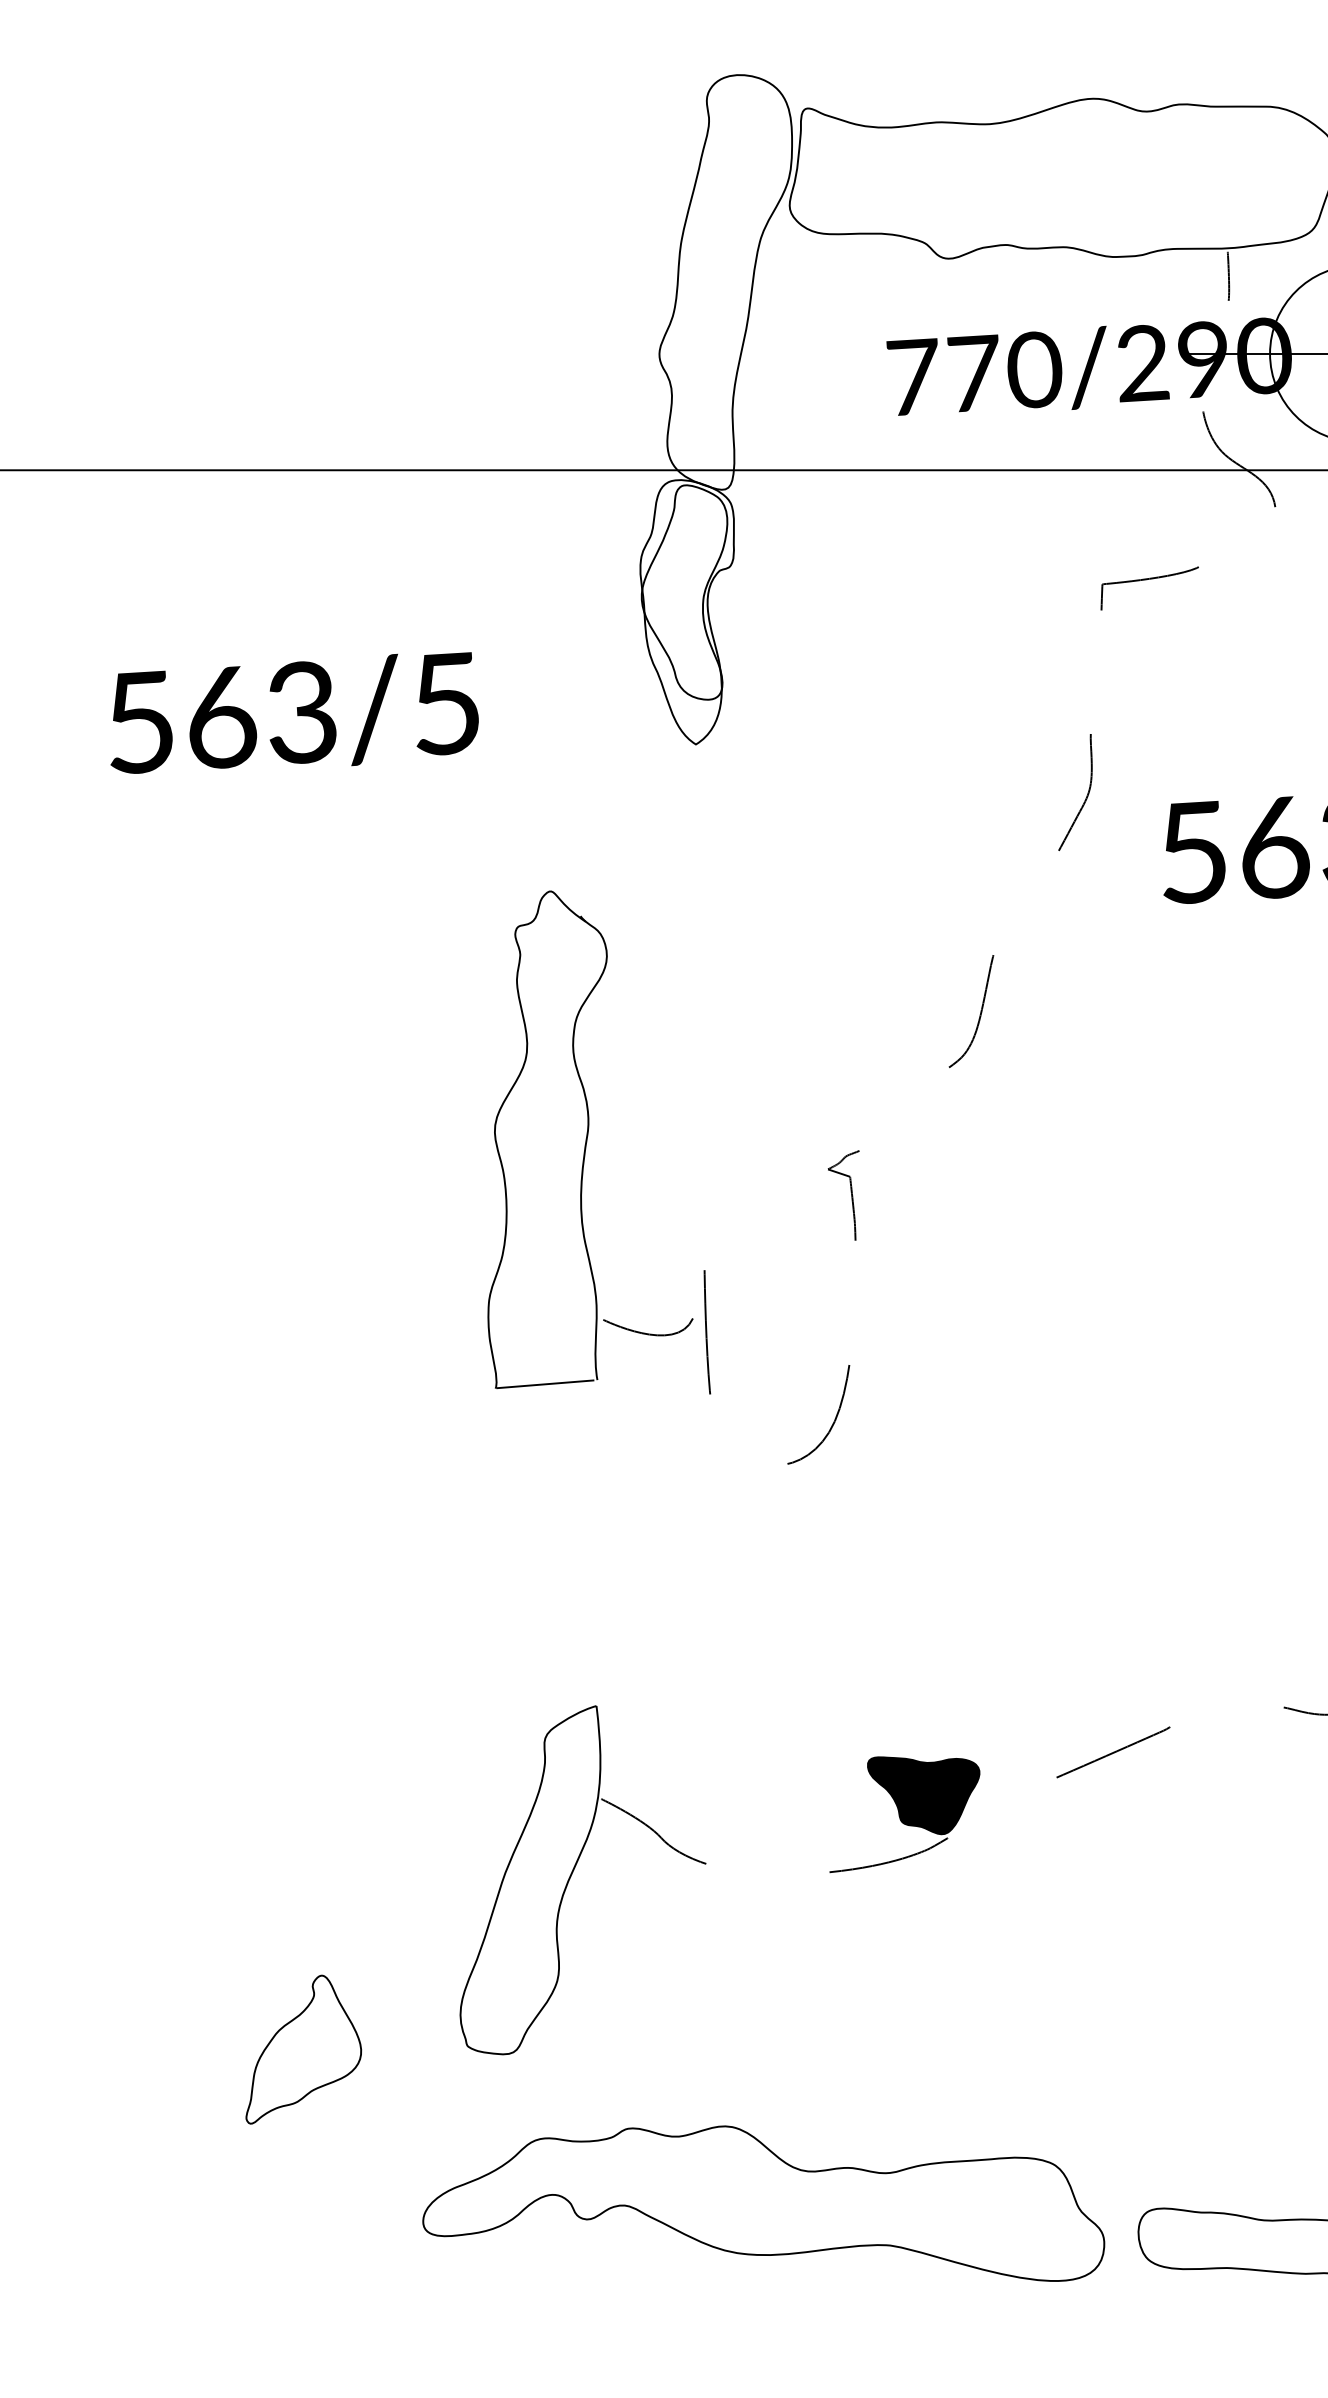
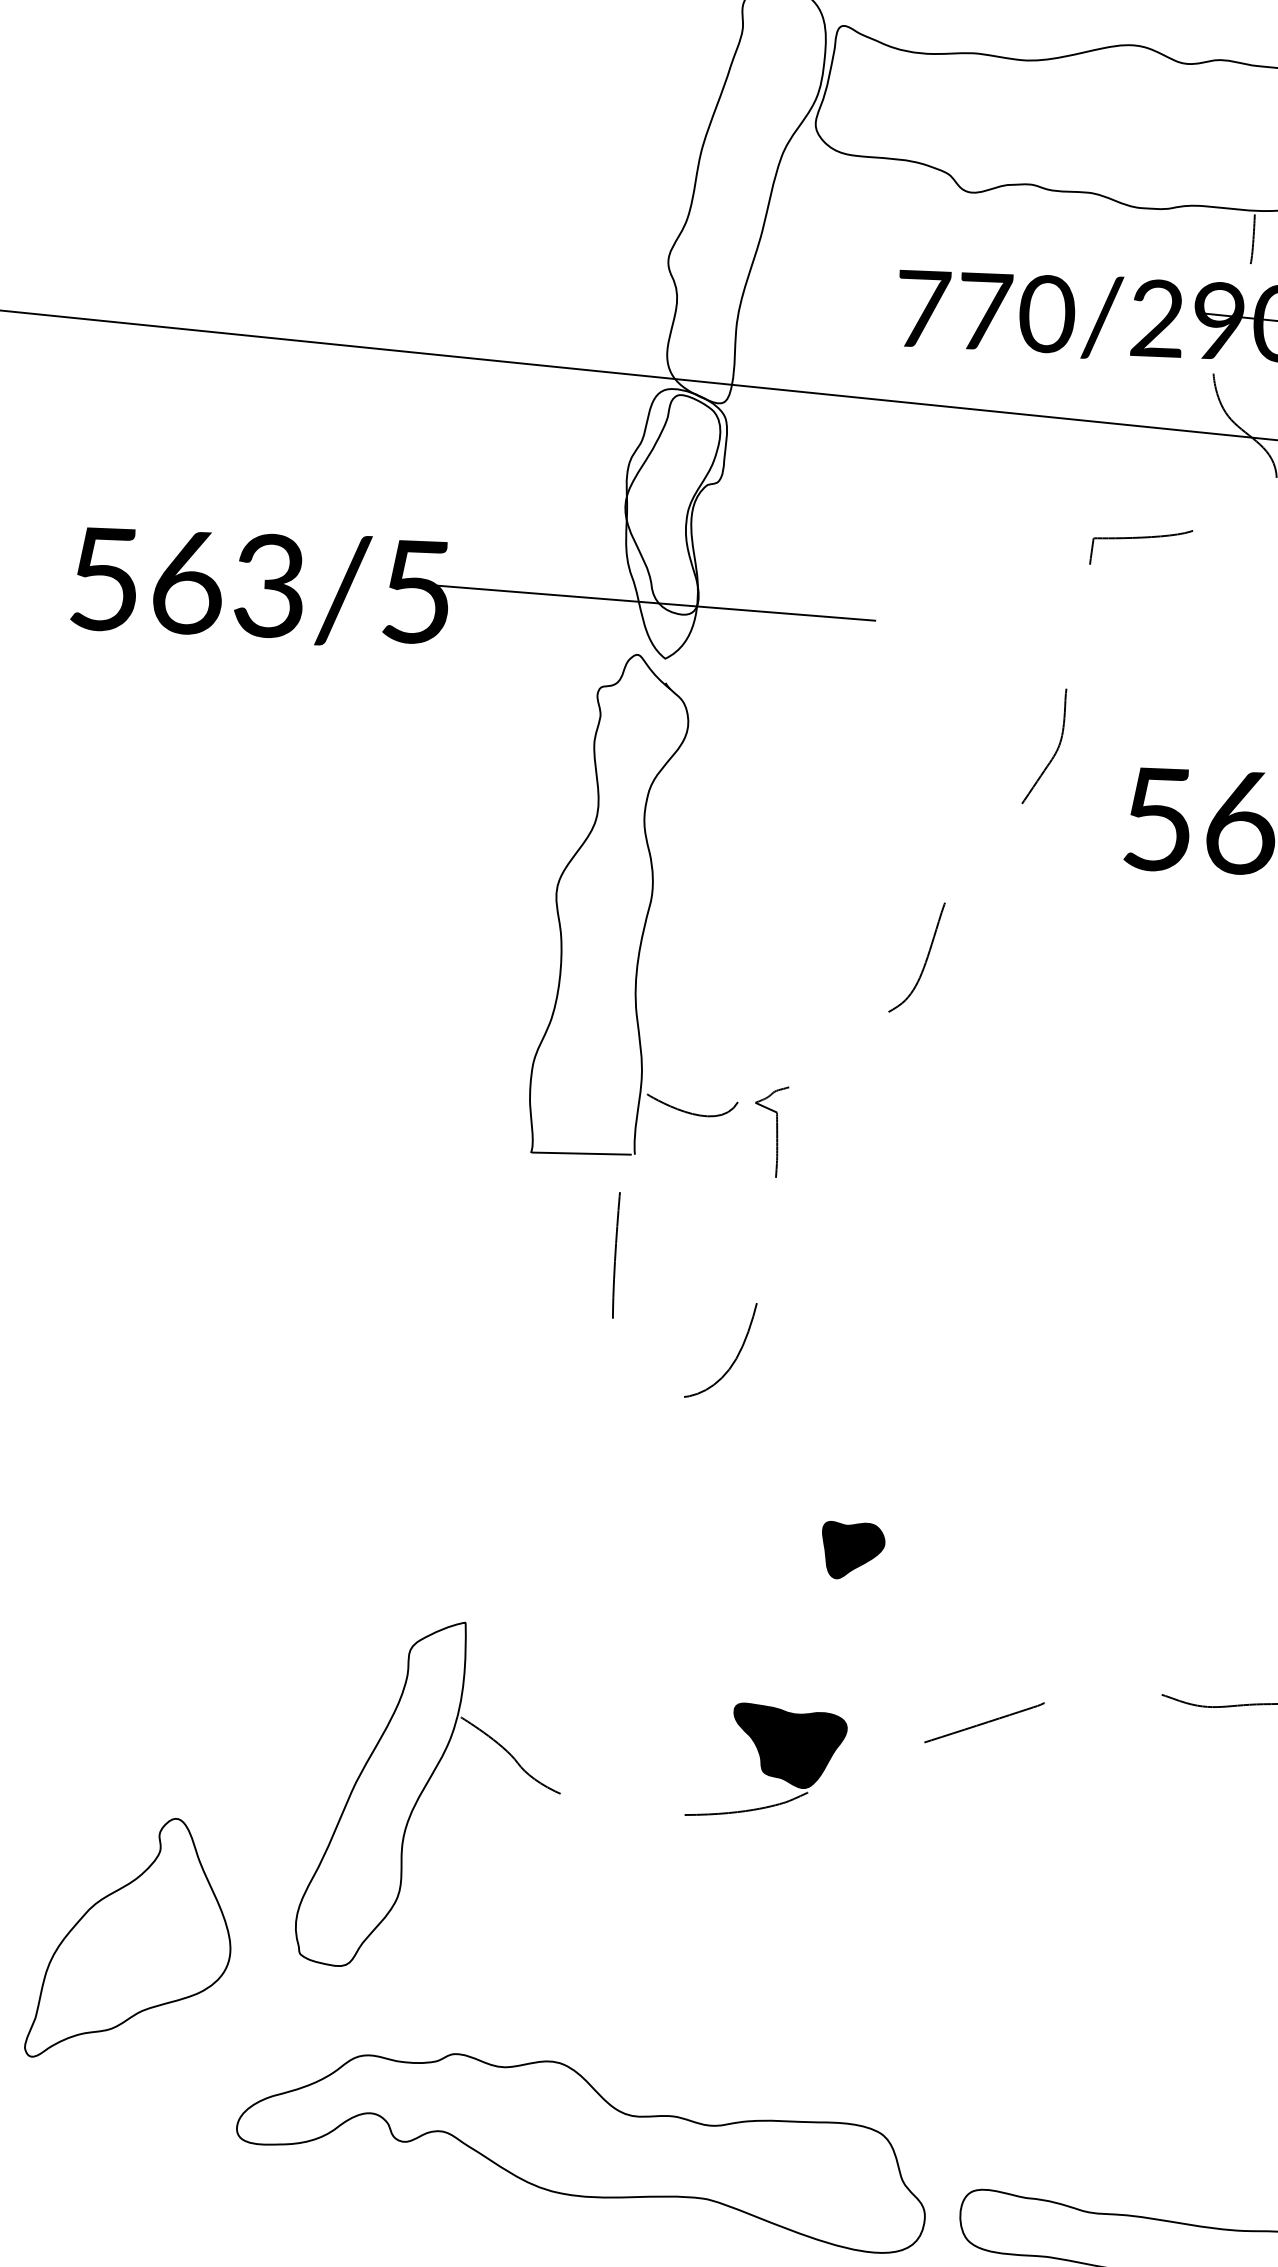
line: (678, 690) -> (653, 602), added
part: (590, 1139) -> (652, 910), moved
part: (966, 1597) -> (851, 1550), added
part: (303, 2049) -> (133, 1940), size x1.67

